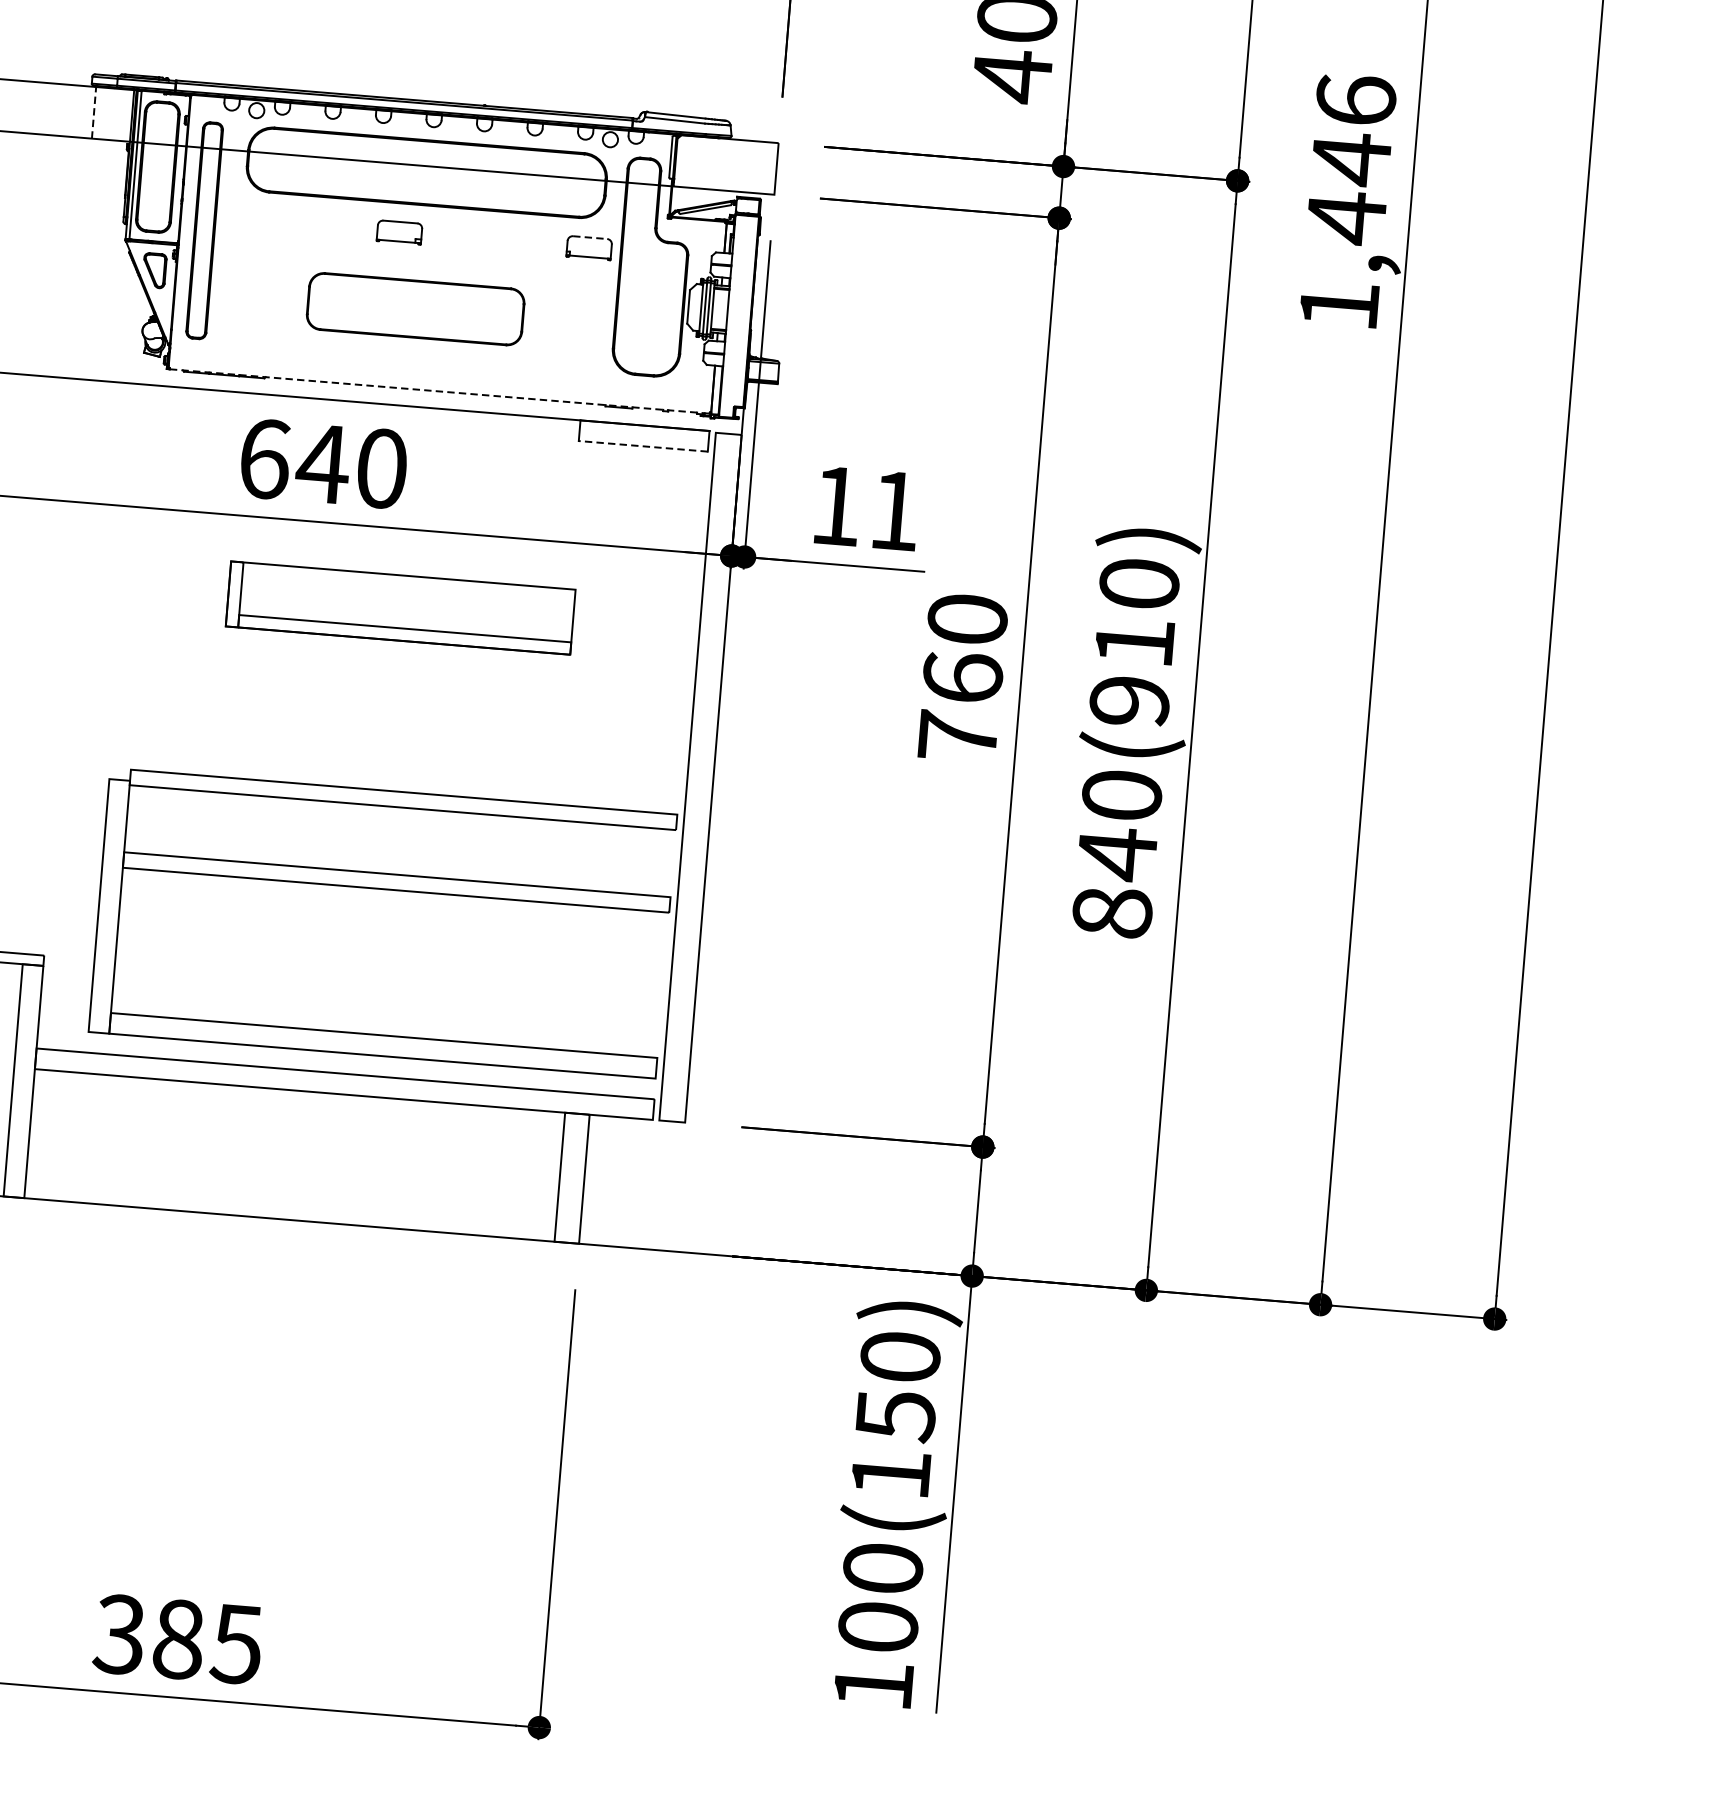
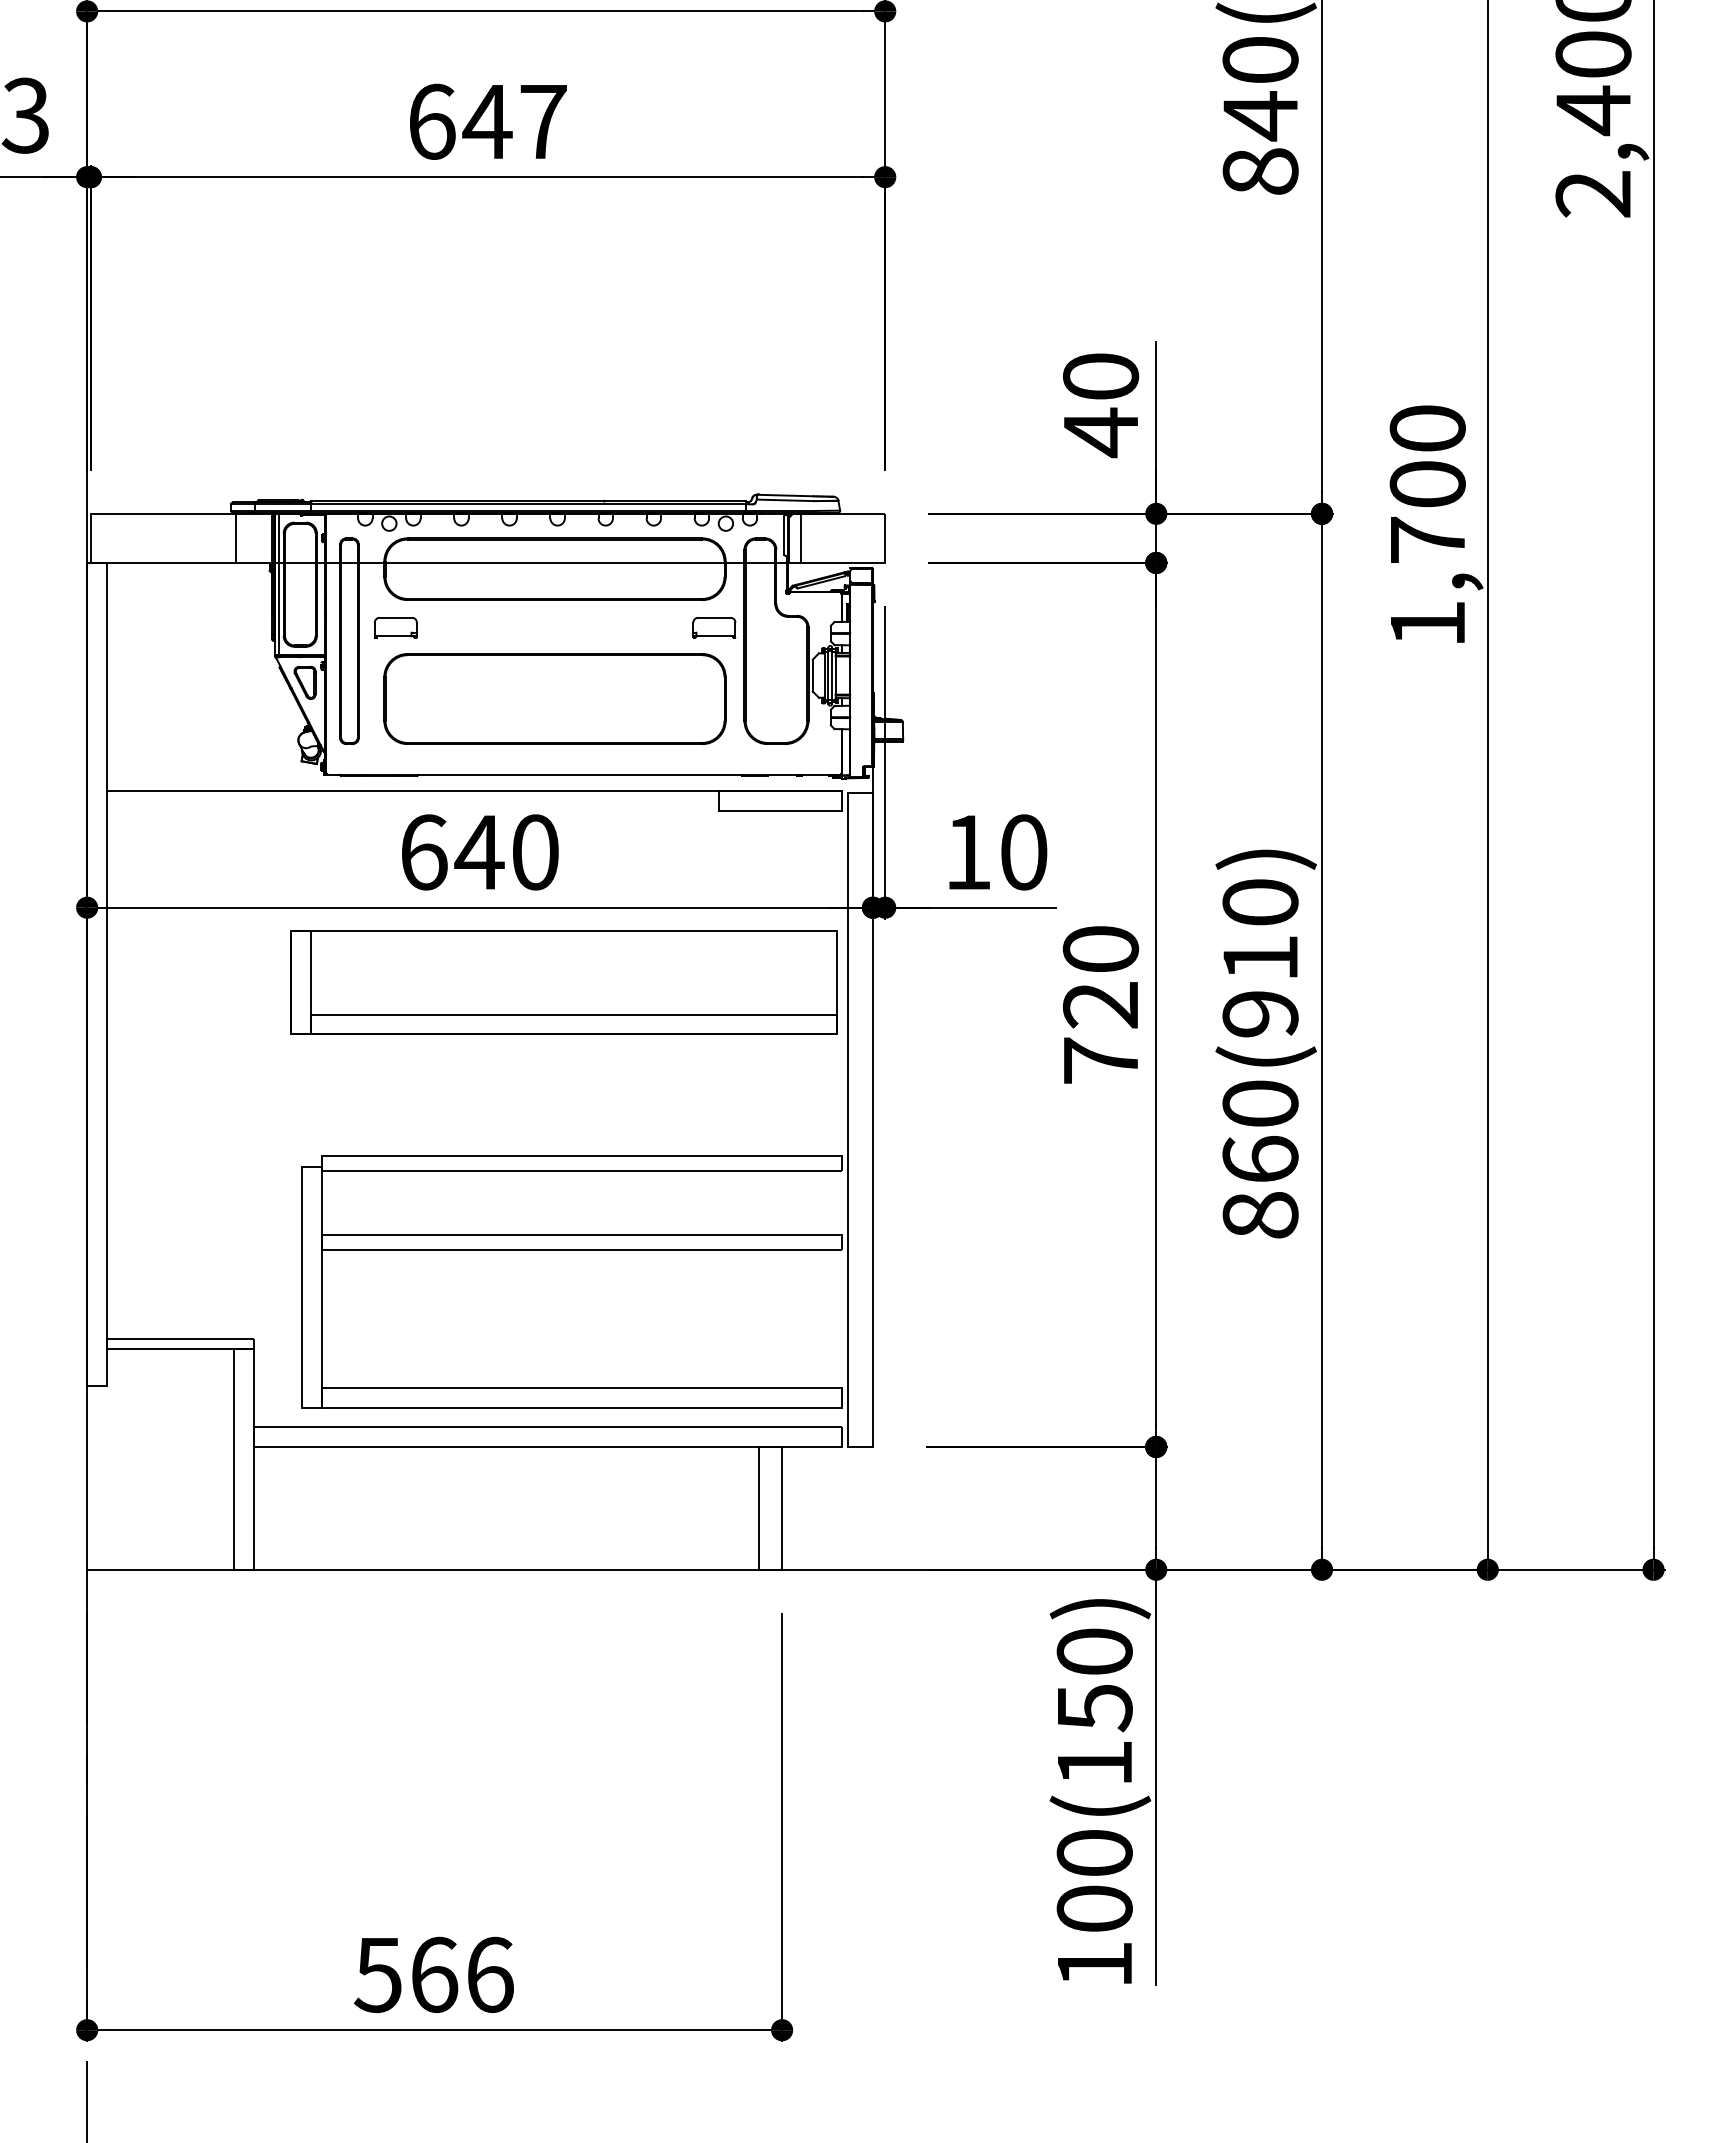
line: (93, 112) -> (235, 538), dashed -> solid
line: (687, 160) -> (800, 537), added
text: (1350, 160) -> (1427, 485), 1,446 -> 1,700
part: (399, 232) -> (395, 627), moved
line: (590, 237) -> (714, 617), dashed -> solid
part: (415, 308) -> (554, 698), size x1.67
line: (440, 391) -> (584, 774), dashed -> solid
line: (642, 445) -> (780, 810), dashed -> solid
text: (895, 511) -> (1024, 852), 11 -> 10
part: (400, 607) -> (563, 982), size x1.67
text: (962, 677) -> (1100, 1004), 760 -> 720
text: (1117, 853) -> (1260, 1159), 840(910) -> 860(910)
text: (177, 1638) -> (433, 1974), 385 -> 566

